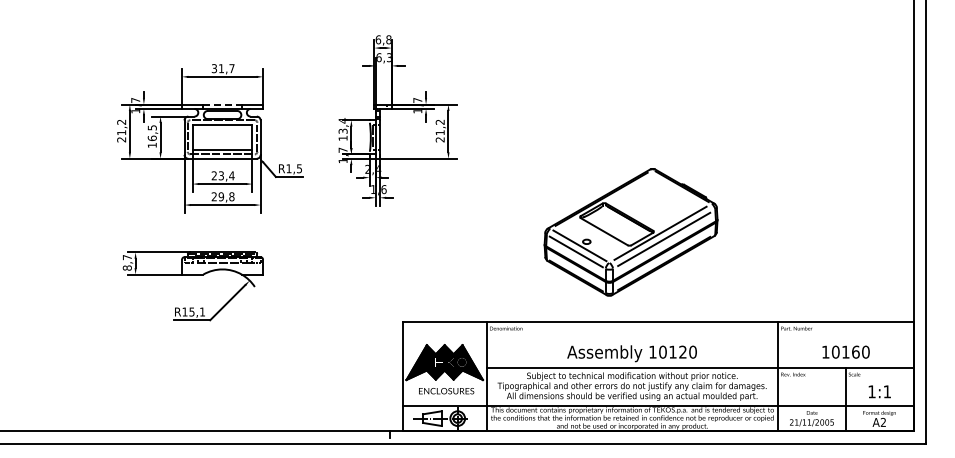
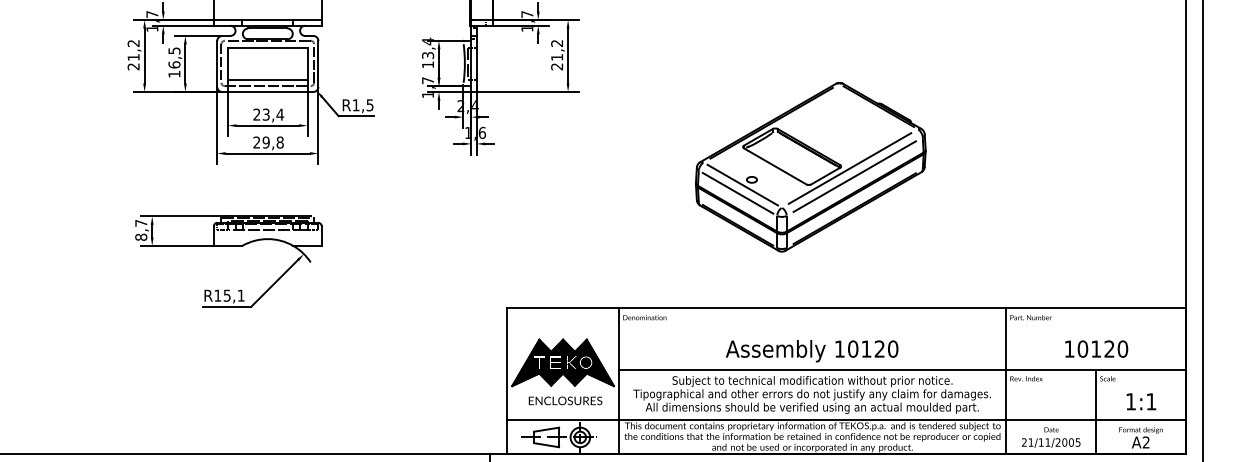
line: (223, 104) -> (269, 19), dashed -> solid
part: (630, 232) -> (810, 167), moved
text: (855, 351) -> (1109, 348), 10160 -> 10120

